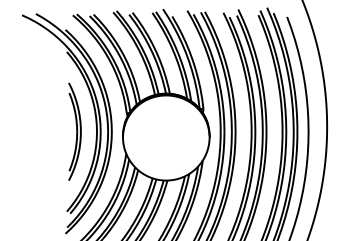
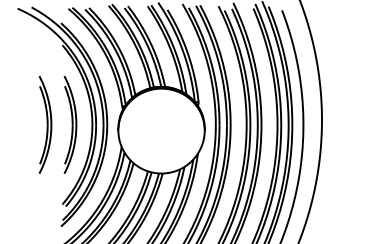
part: (49, 131) -> (45, 124), added

